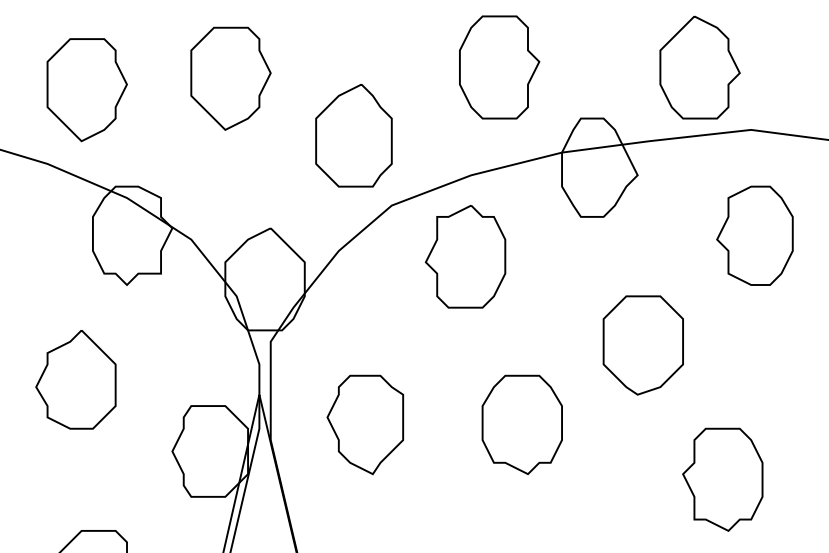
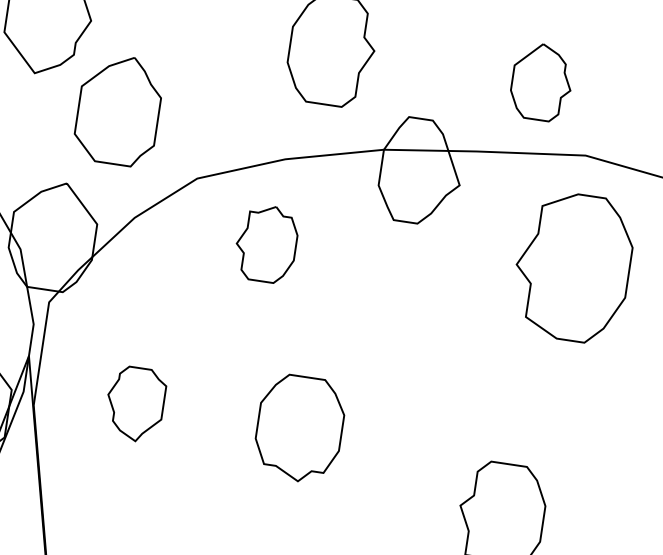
part: (699, 67) -> (541, 82), size x0.7
part: (353, 135) -> (118, 109), moved
part: (754, 235) -> (572, 266), size x1.4
part: (465, 256) -> (266, 243), size x0.7
part: (642, 345) -> (438, 364), removed
part: (365, 424) -> (135, 403), size x0.7

